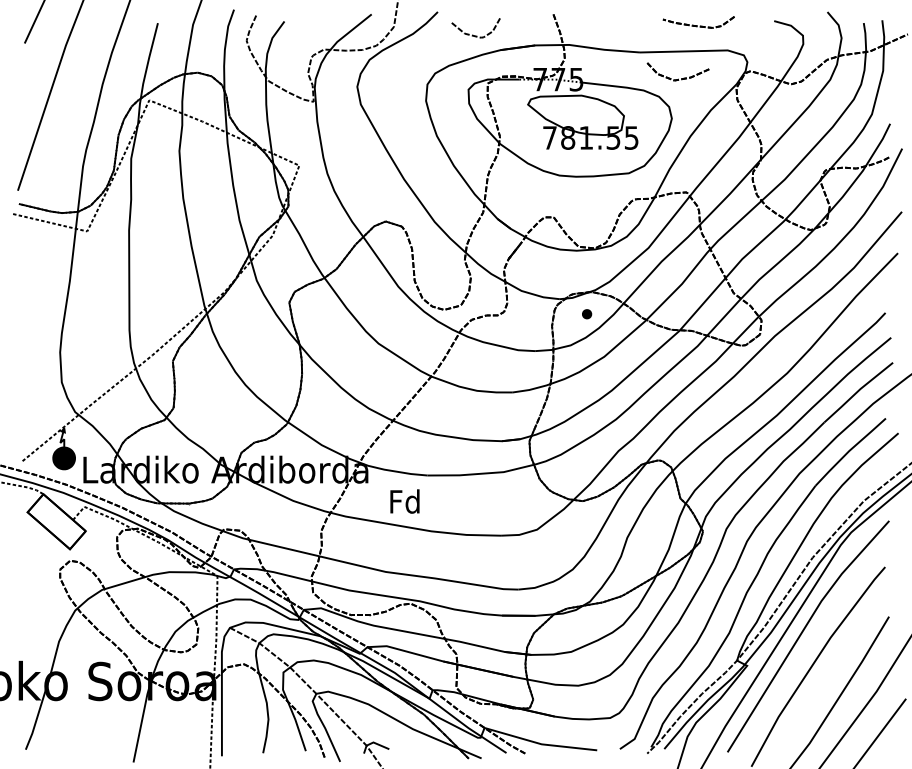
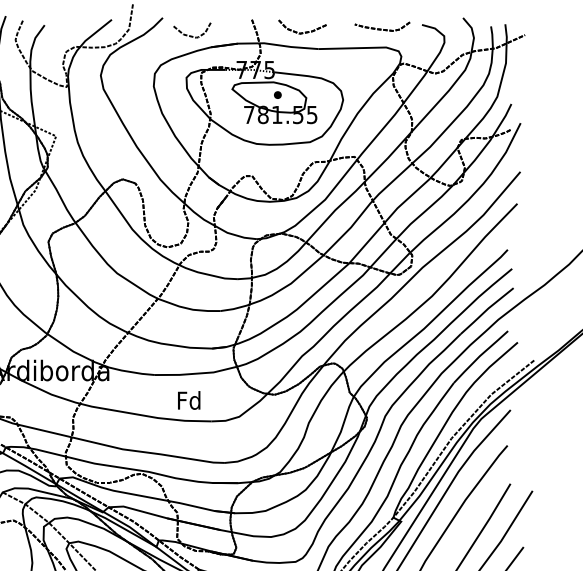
part: (698, 22) -> (382, 26), moved
part: (678, 78) -> (302, 32), moved
part: (587, 314) -> (278, 95), moved
text: (404, 501) -> (188, 400), moved

